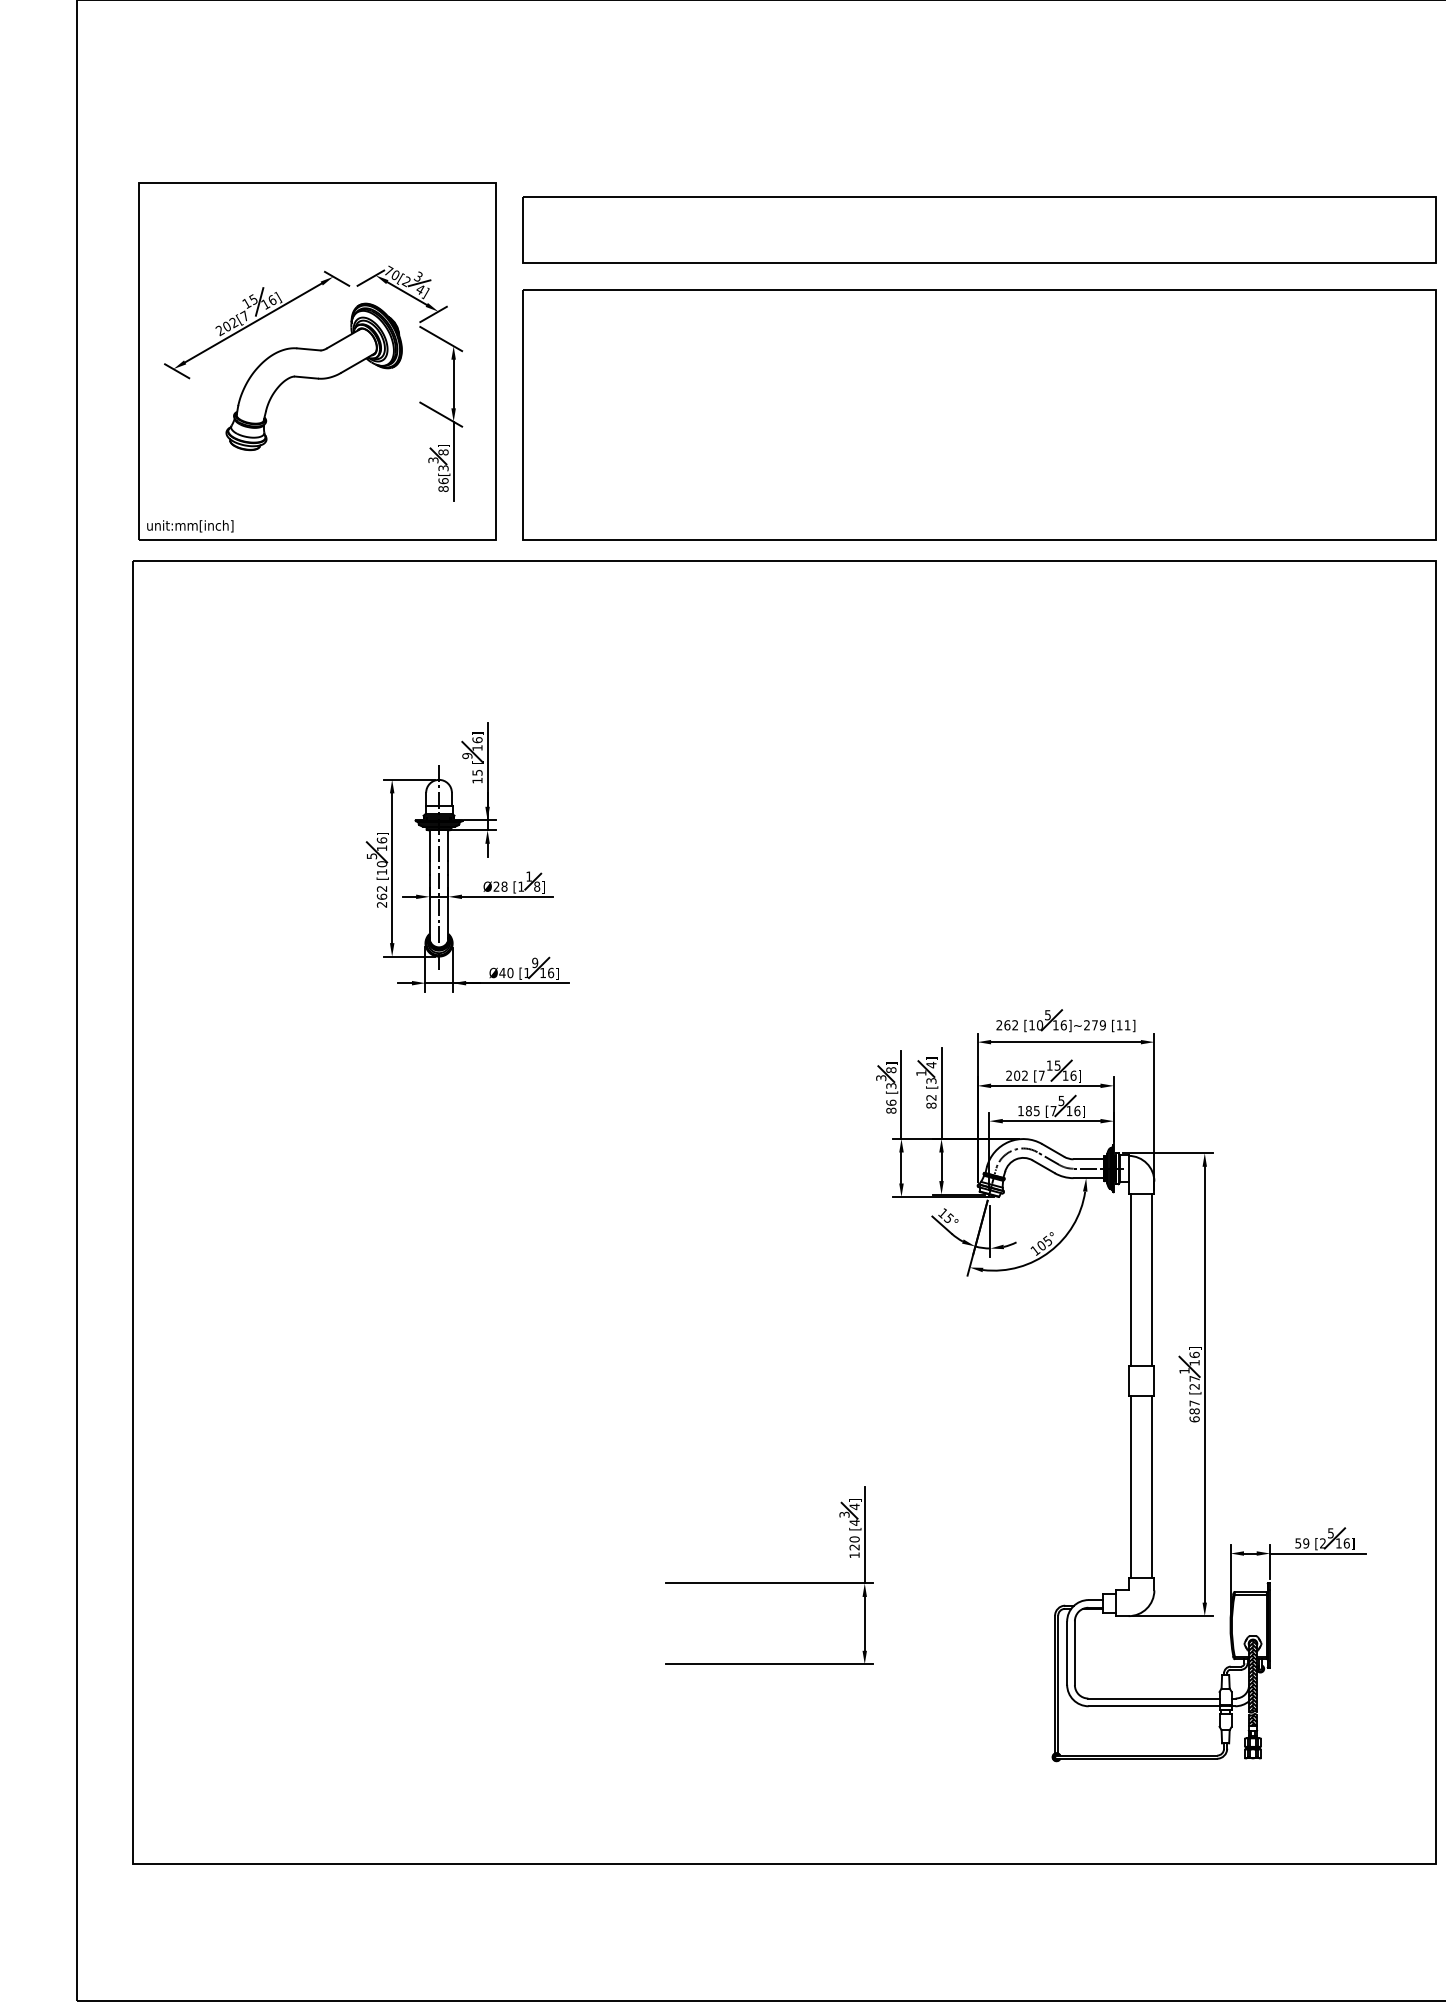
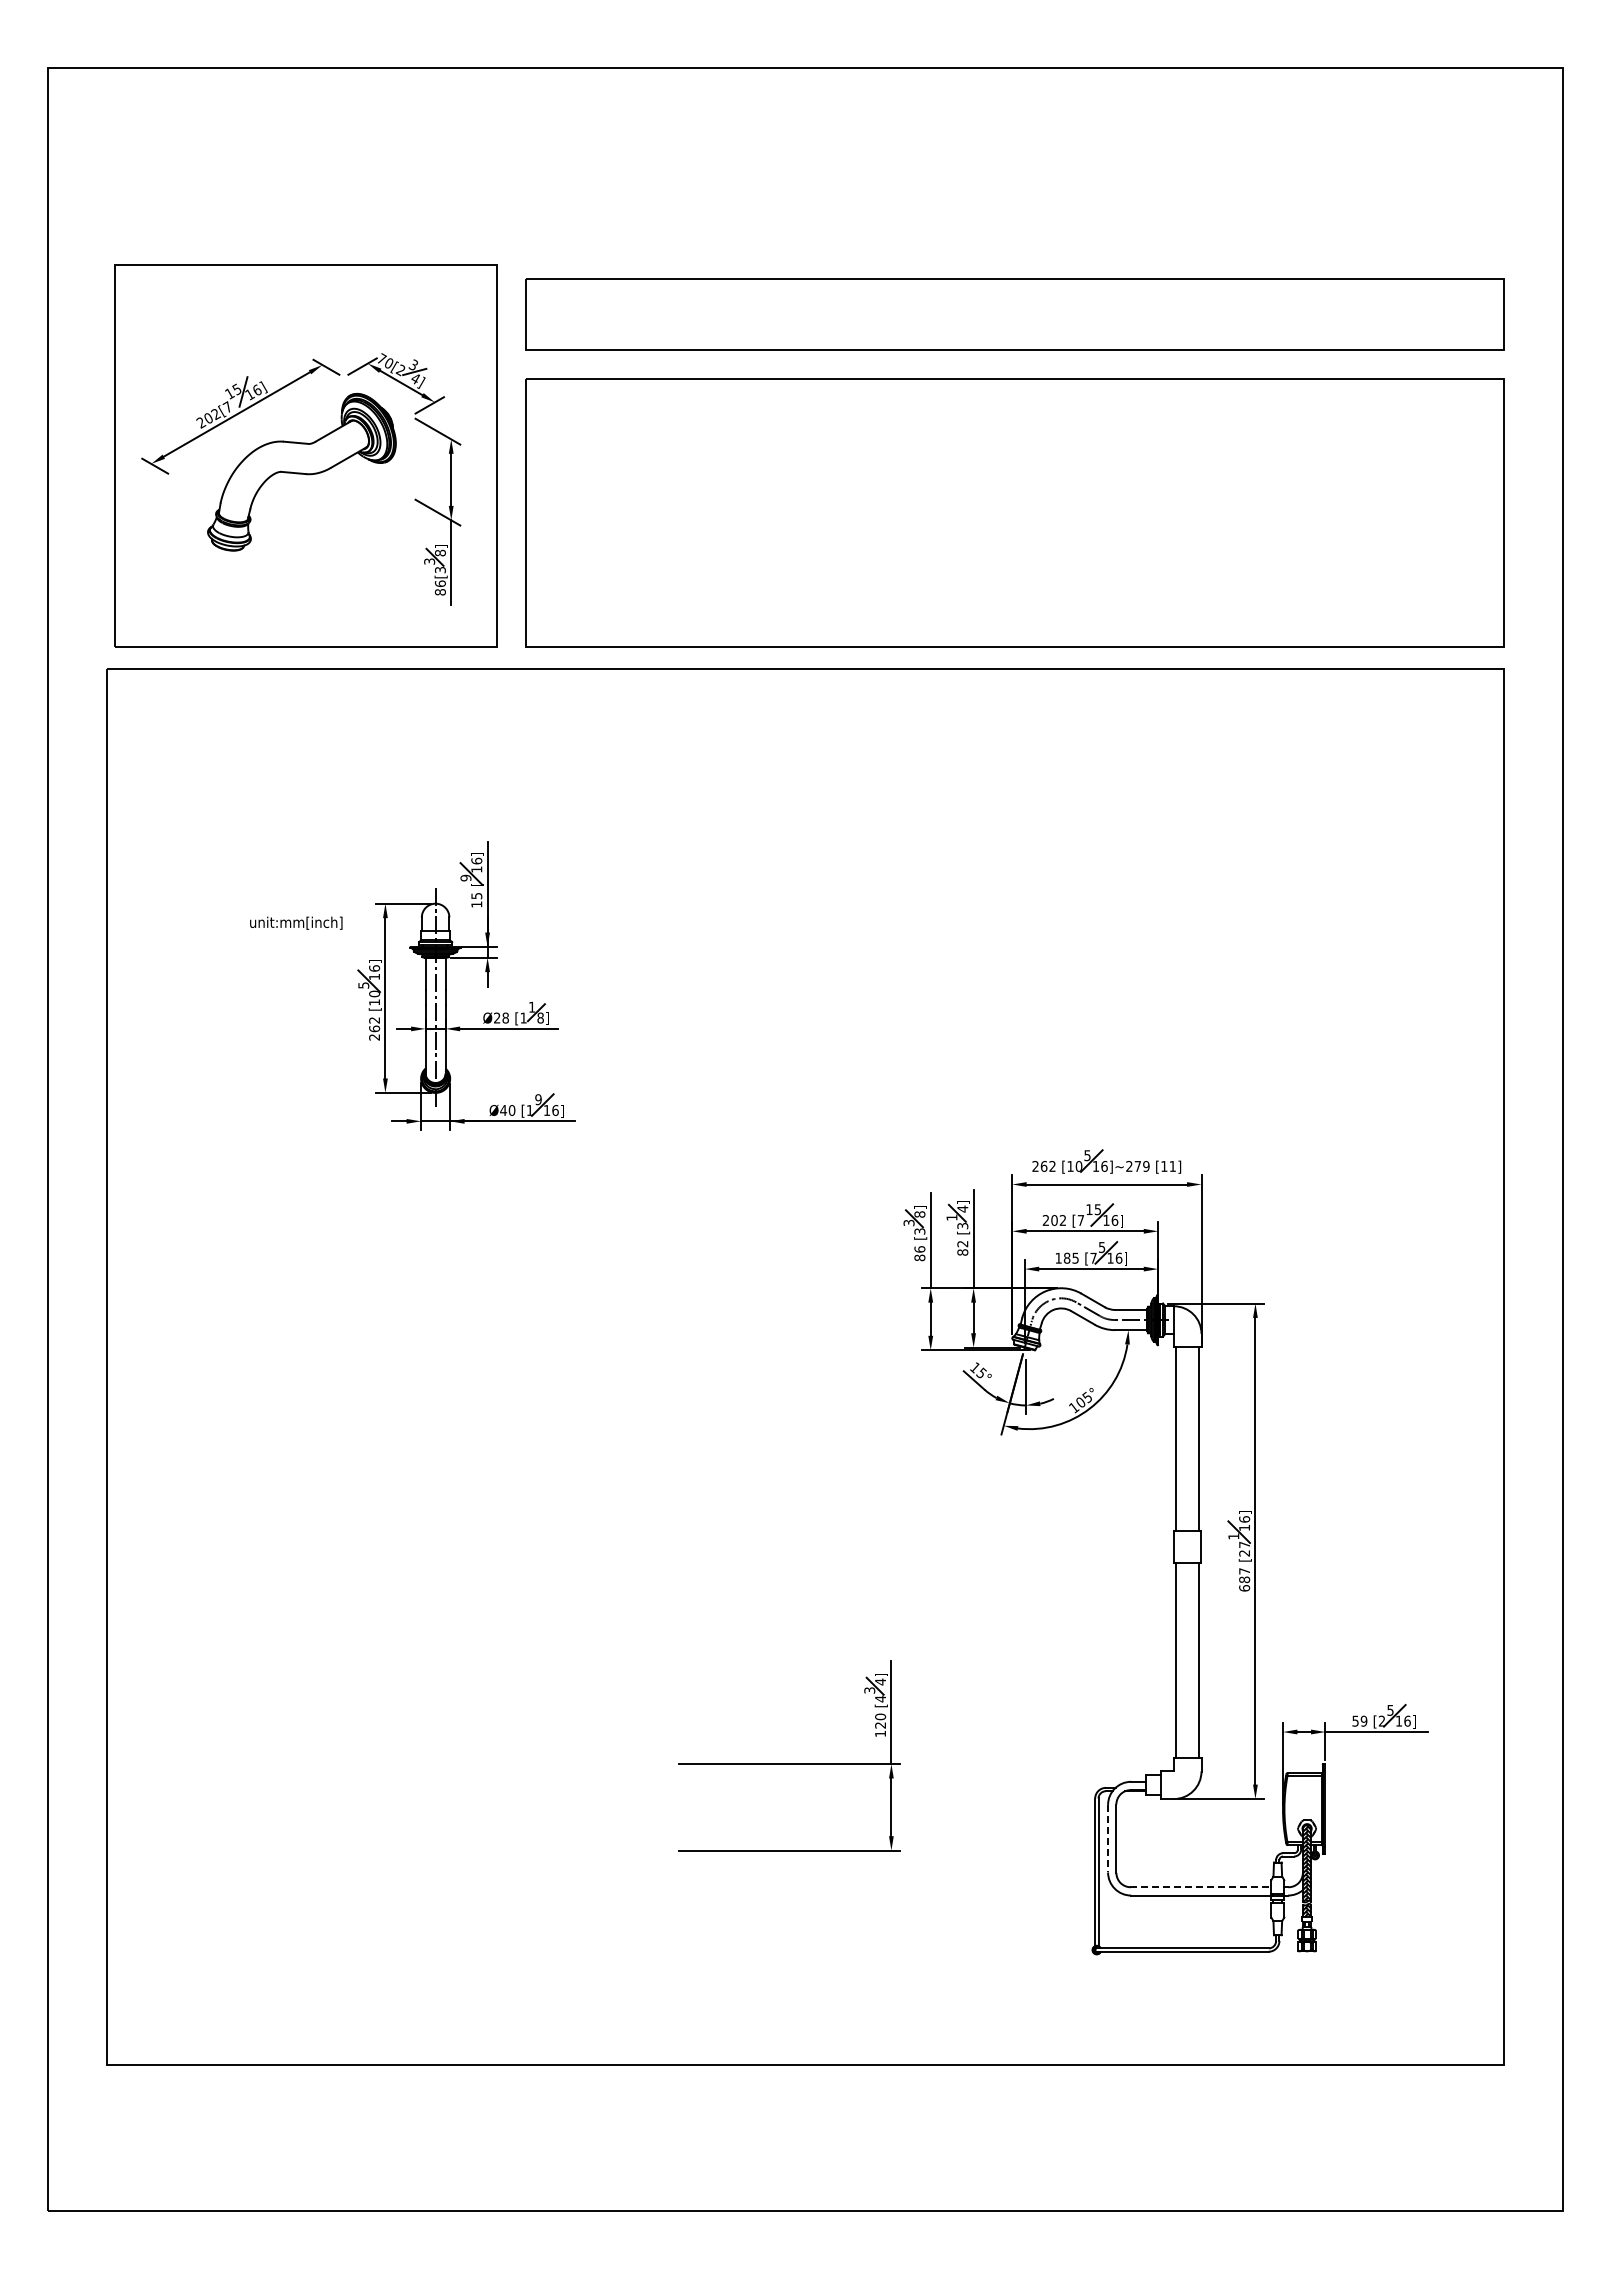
text: (190, 525) -> (296, 922), moved
line: (1067, 1652) -> (1108, 1838), solid -> dashed
line: (1153, 1698) -> (1200, 1887), solid -> dashed

